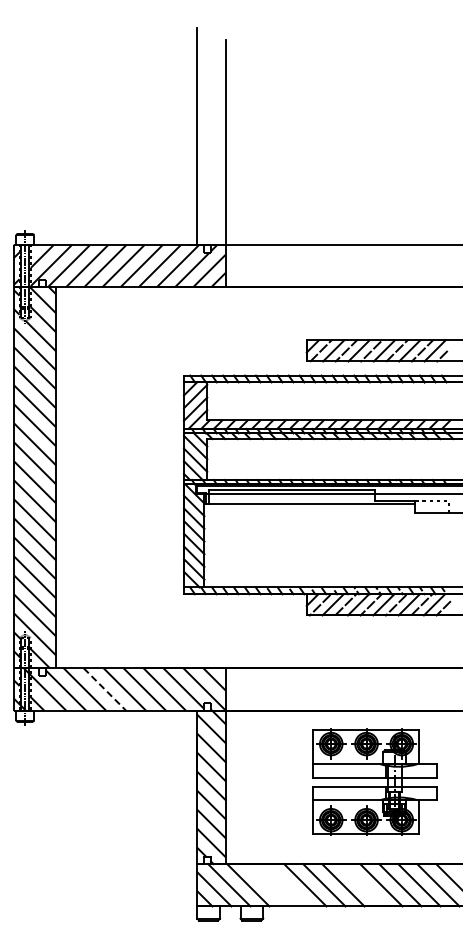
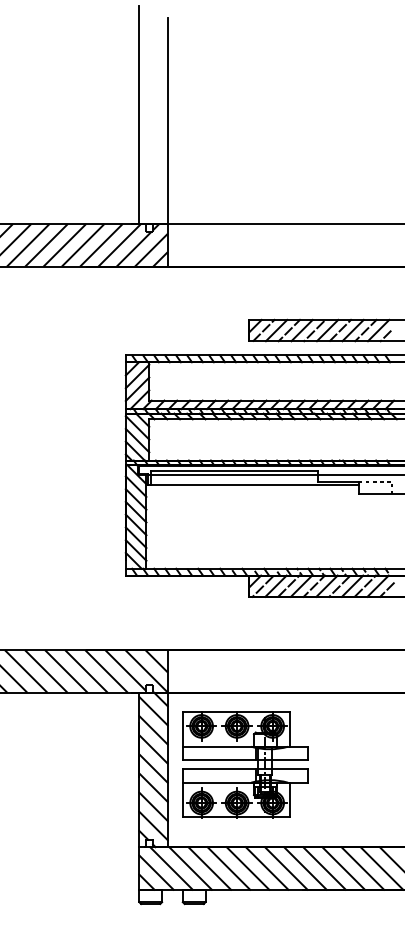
line: (104, 689) -> (45, 671), dashed -> solid
part: (374, 781) -> (245, 764), moved
line: (267, 885) -> (209, 868), added
line: (286, 885) -> (229, 868), added
line: (362, 885) -> (305, 868), added

